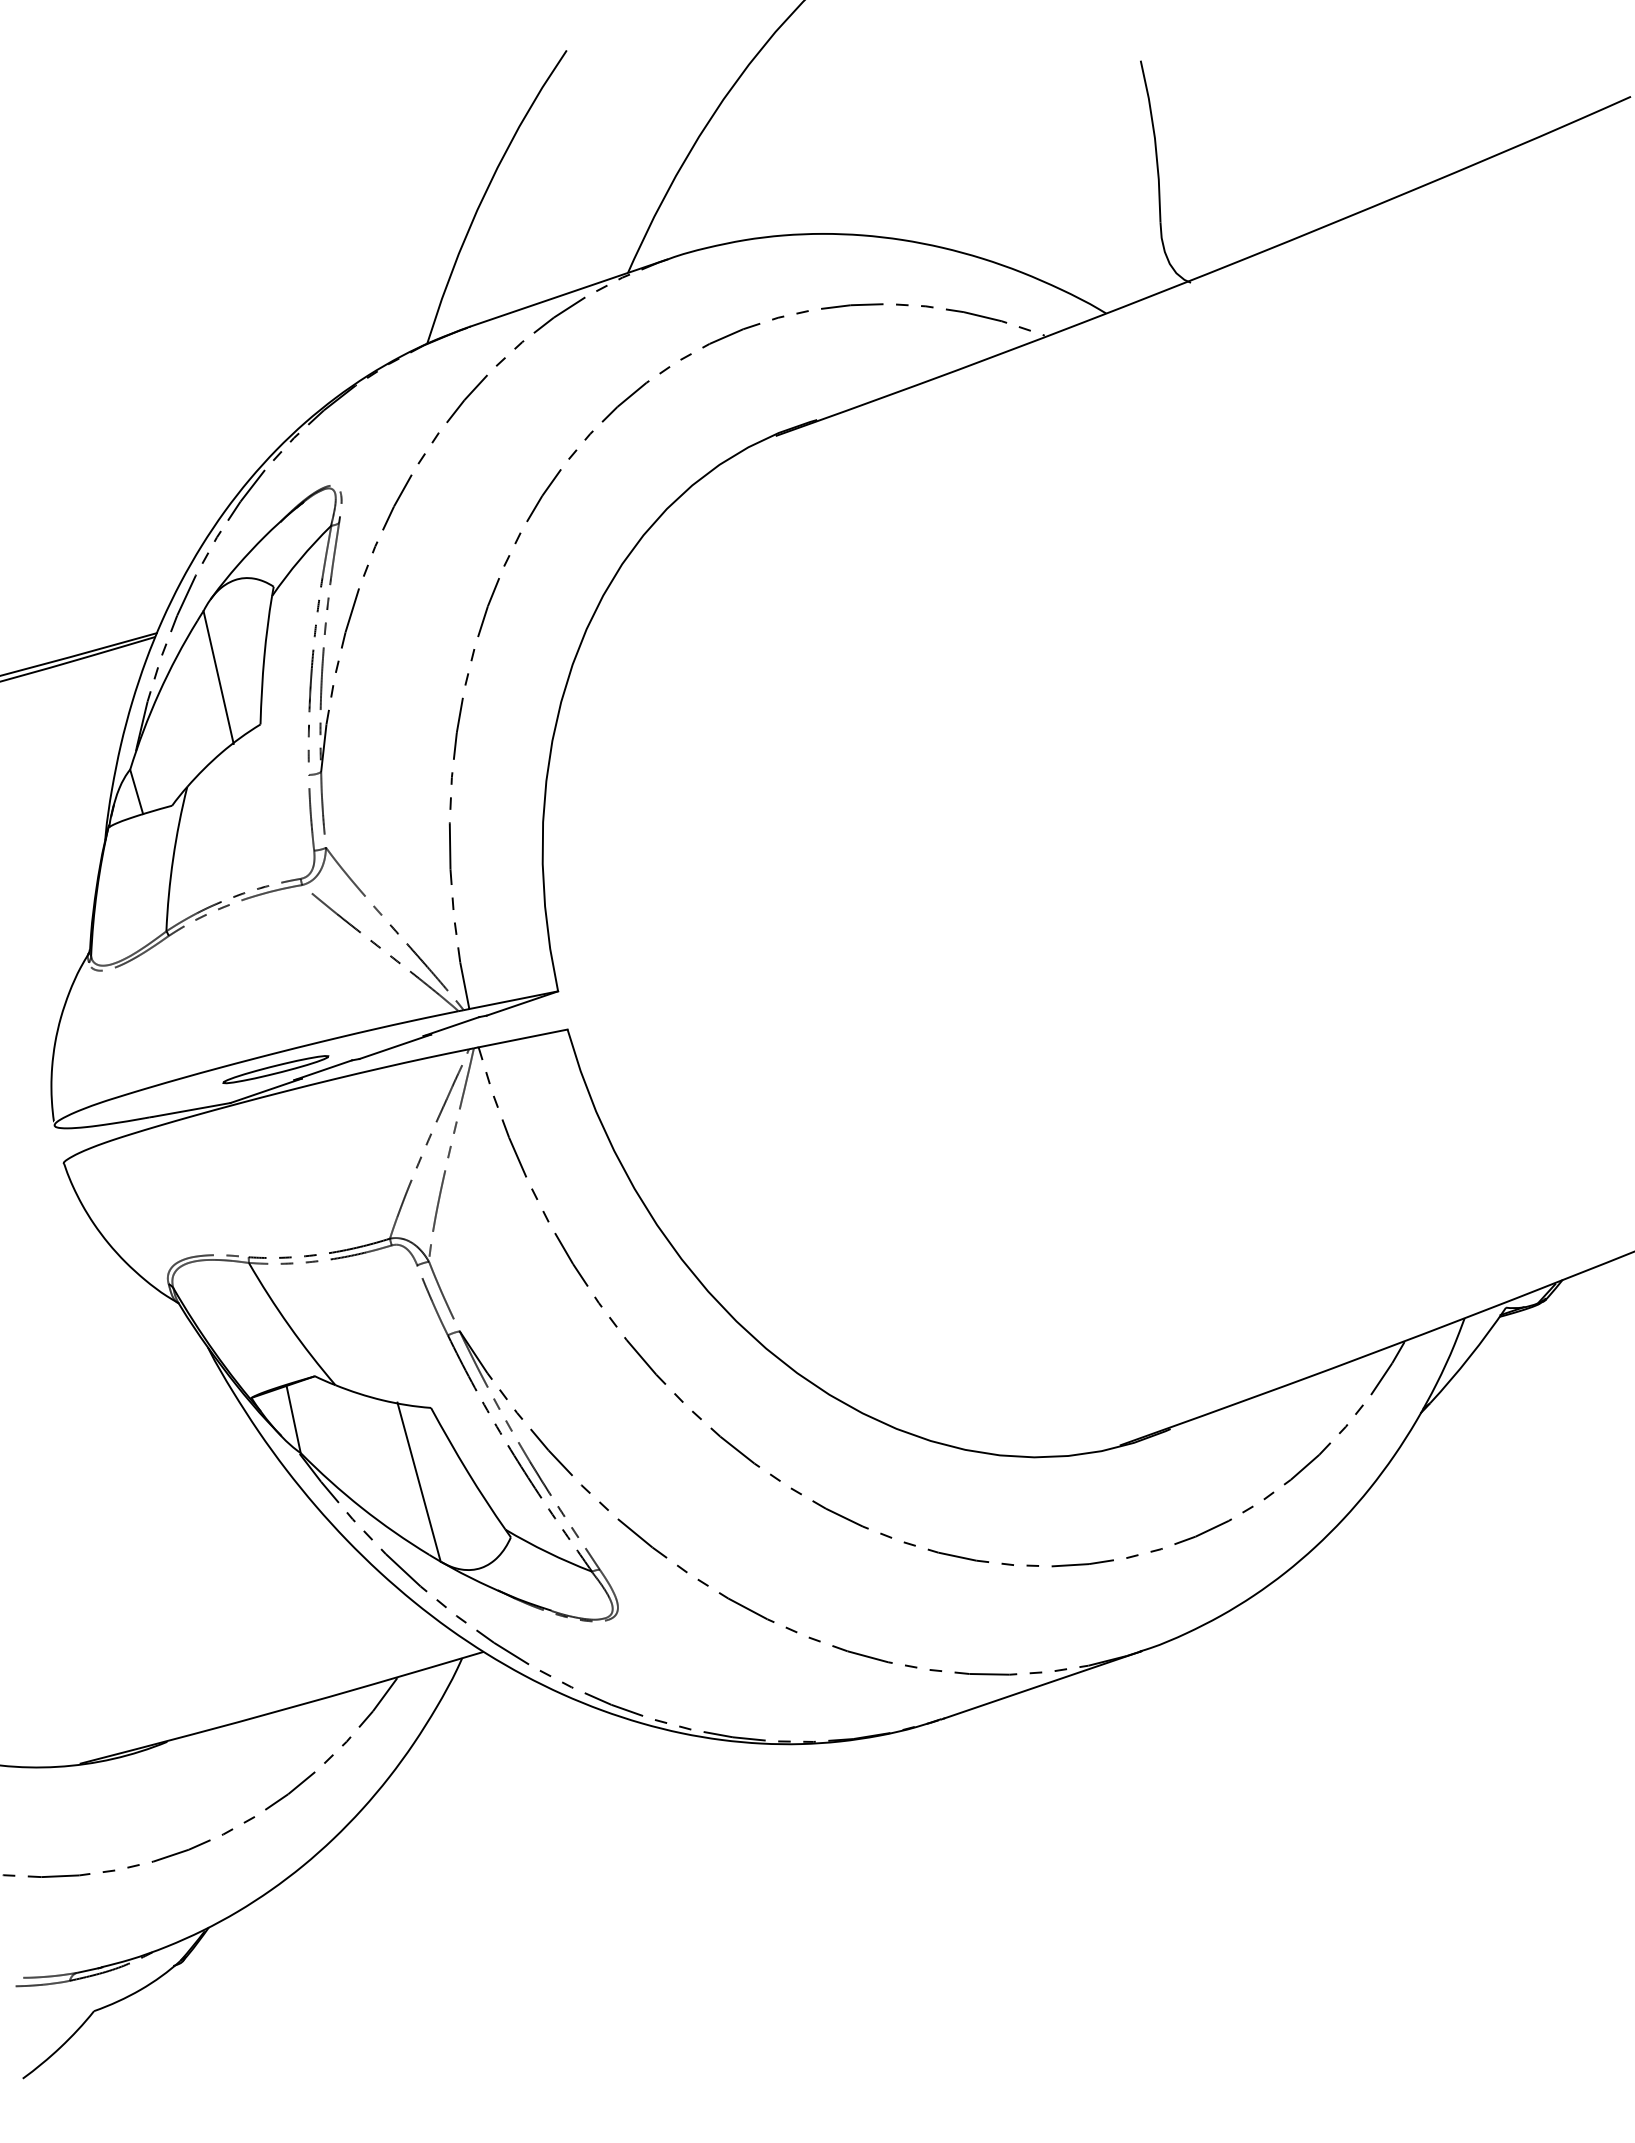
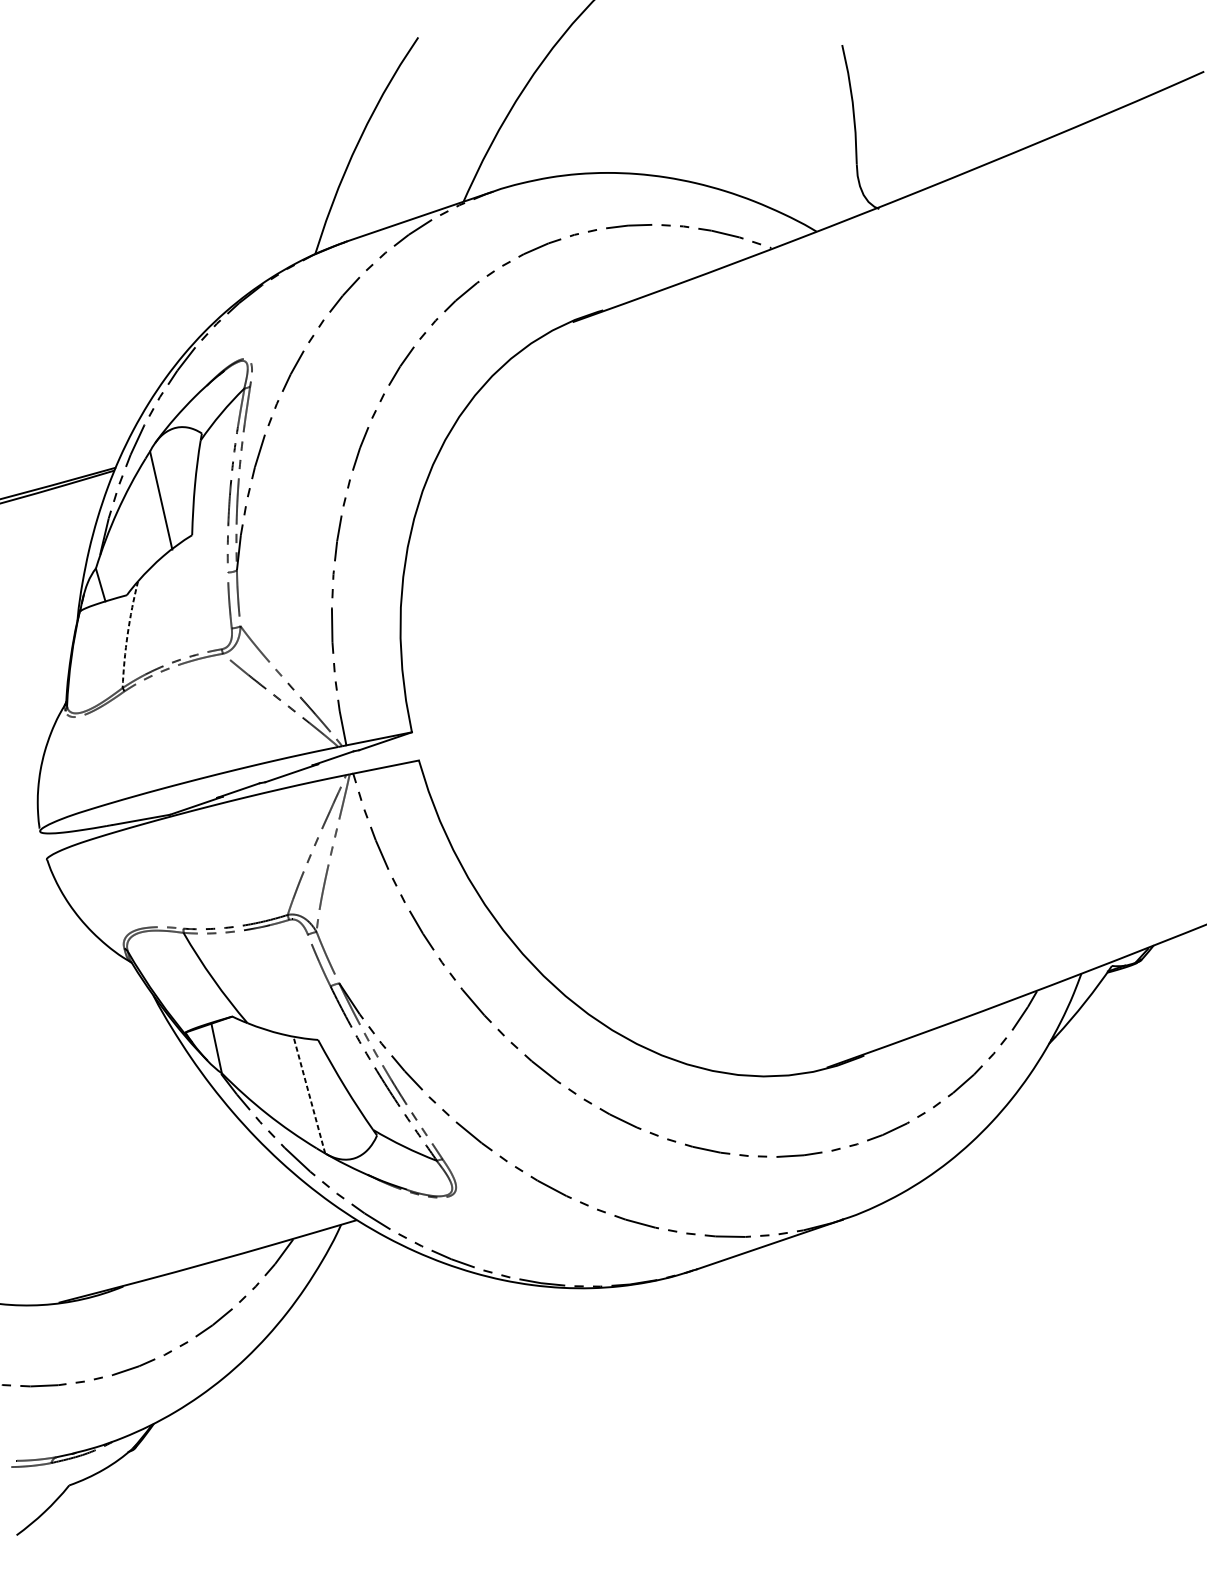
arc: (173, 858) -> (127, 634), solid -> dashed
part: (275, 1069) -> (203, 790), removed
line: (418, 1481) -> (308, 1094), solid -> dashed

